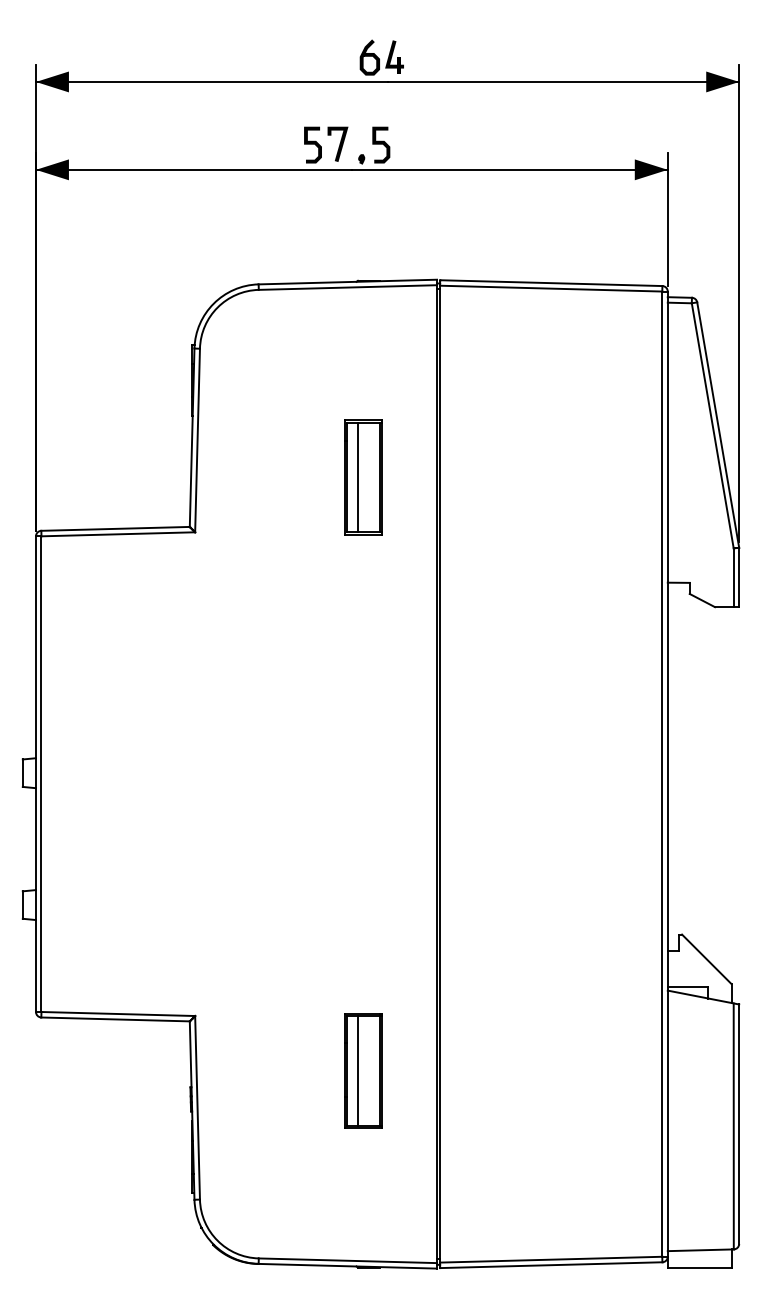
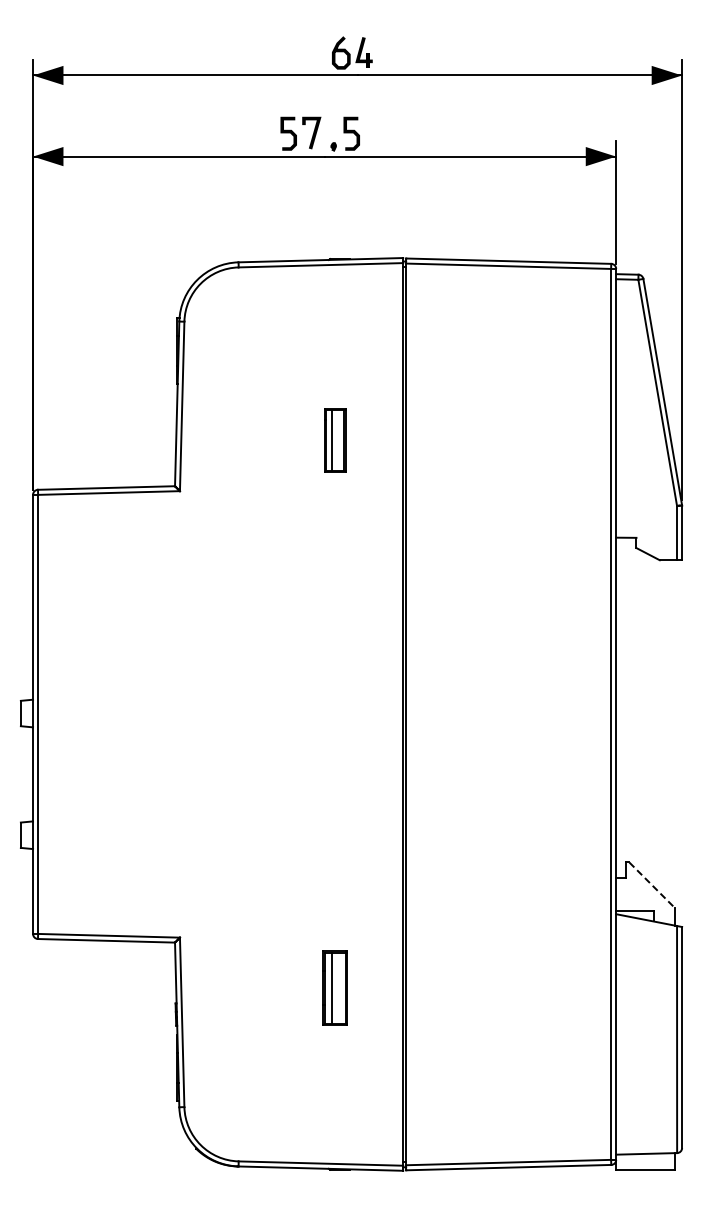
part: (363, 477) -> (335, 440), size x0.6
line: (707, 959) -> (652, 885), solid -> dashed
part: (363, 1071) -> (335, 988), size x0.7

